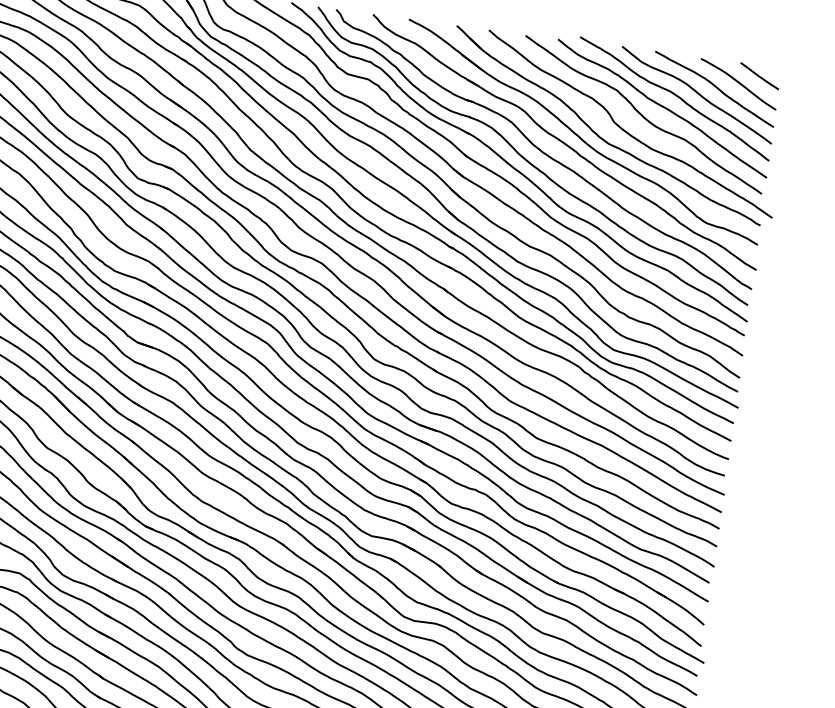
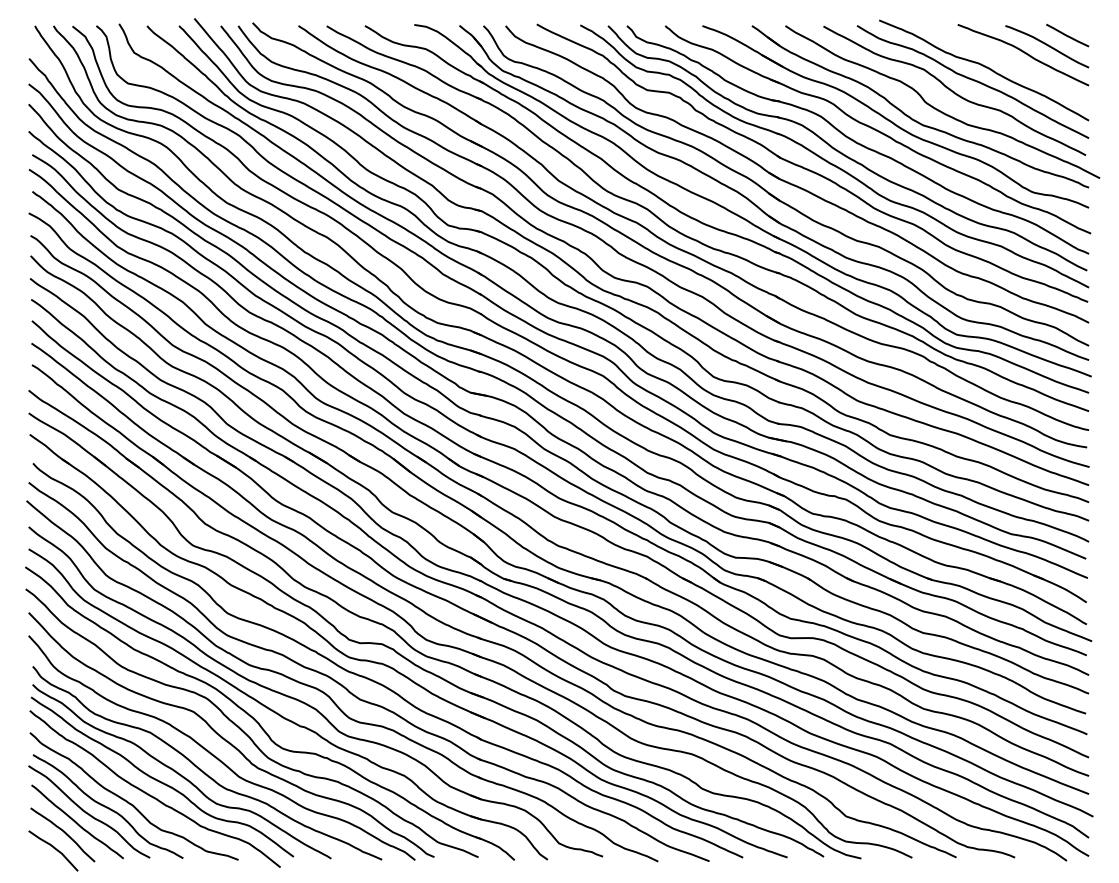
curve: (697, 94) -> (1006, 62), removed

